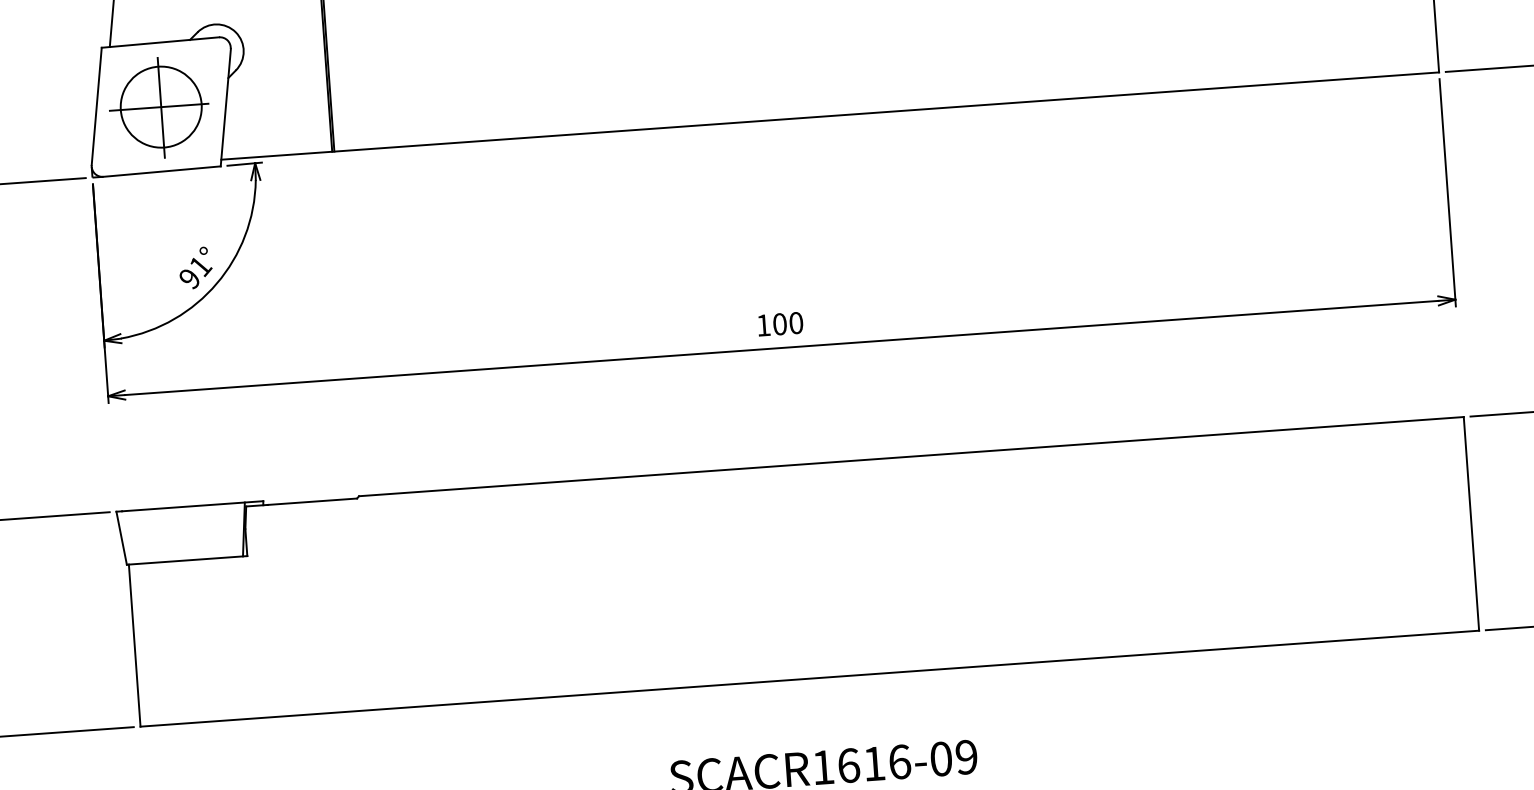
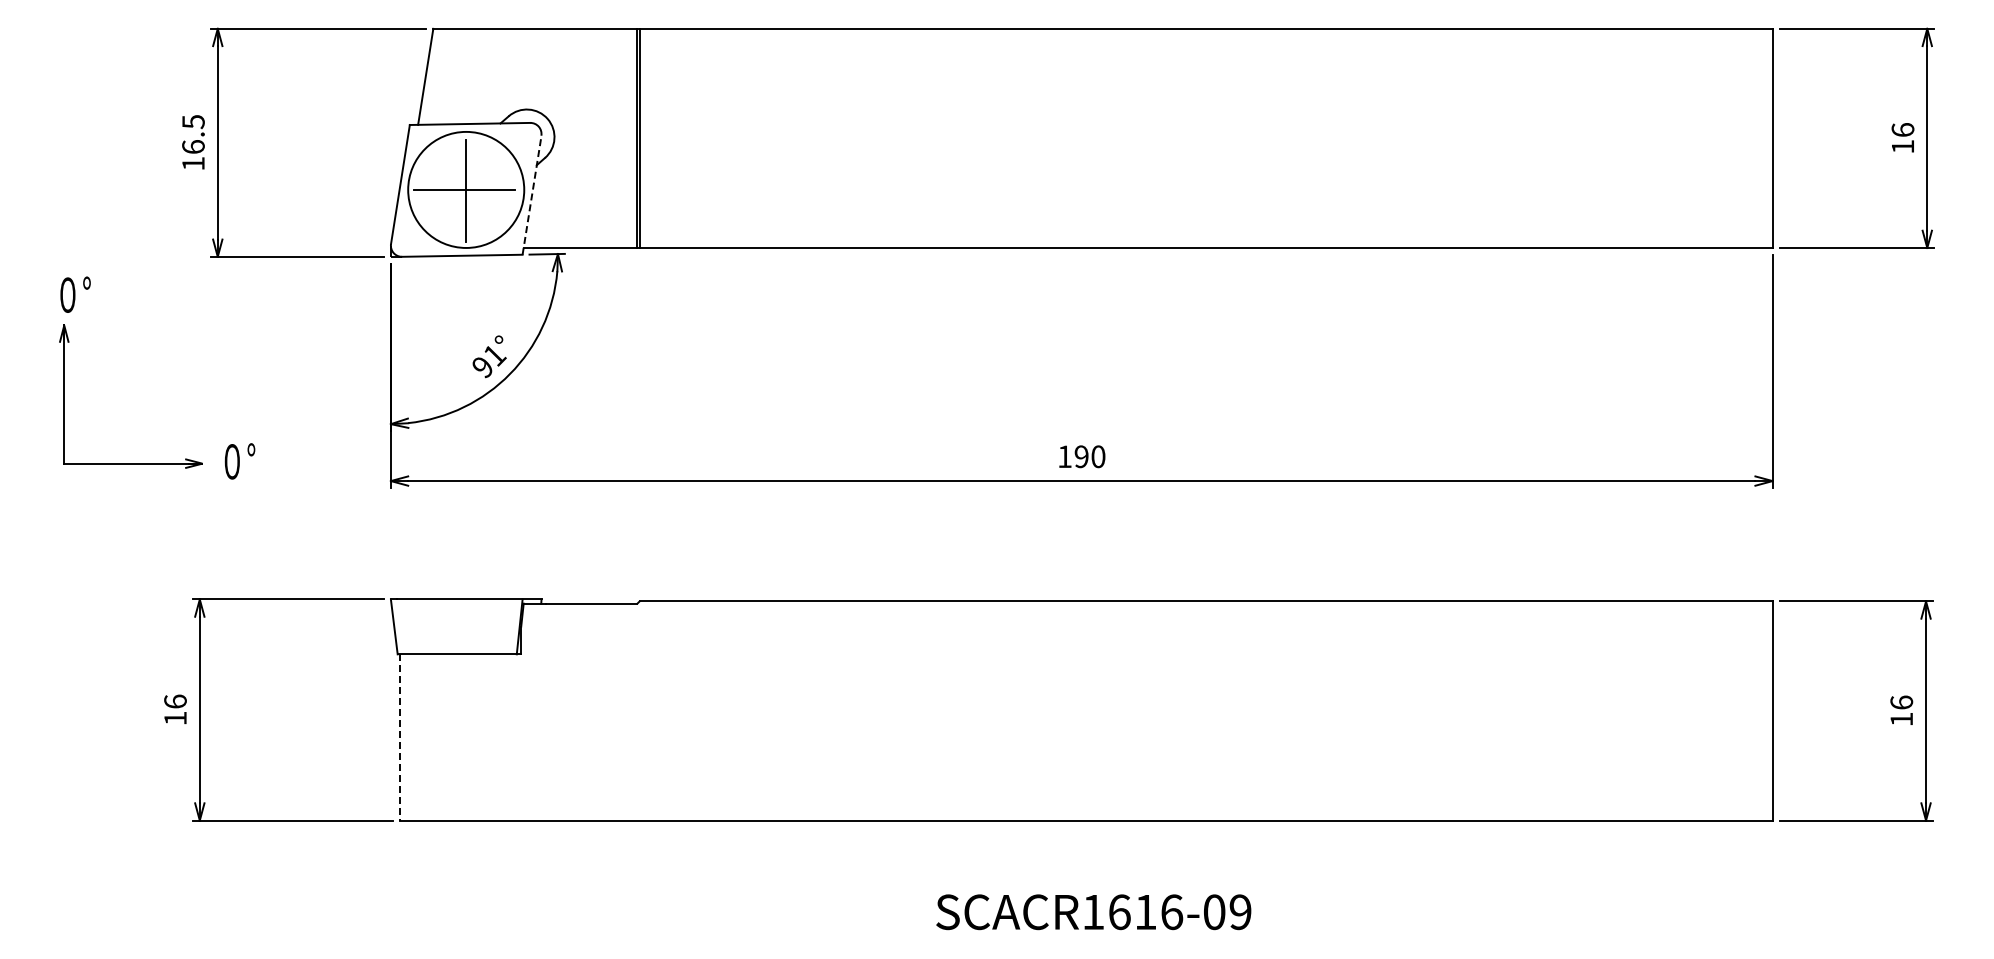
circle: (160, 106) -> (465, 189), size x1.4
line: (226, 106) -> (532, 194), solid -> dashed
text: (779, 324) -> (1081, 456), 100 -> 190
line: (134, 645) -> (399, 737), solid -> dashed

